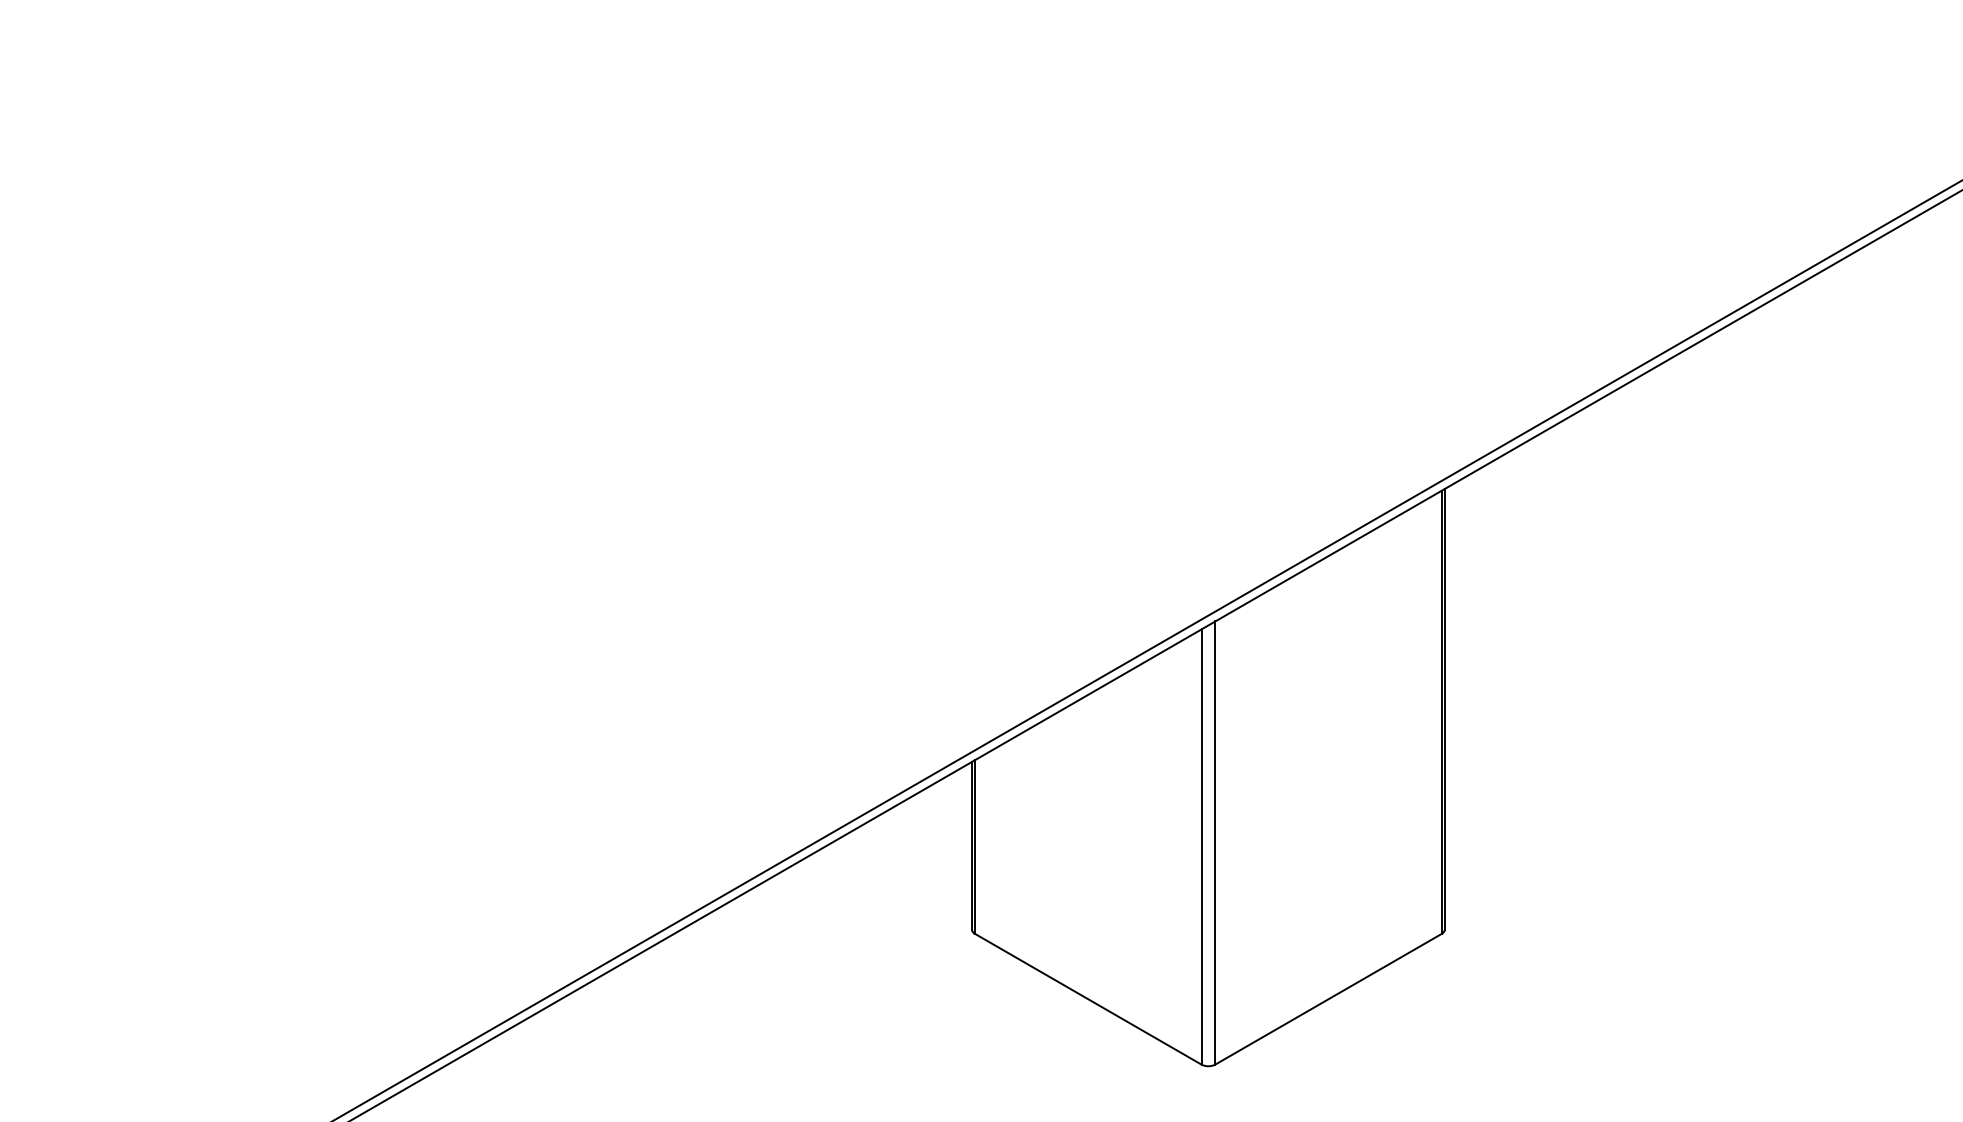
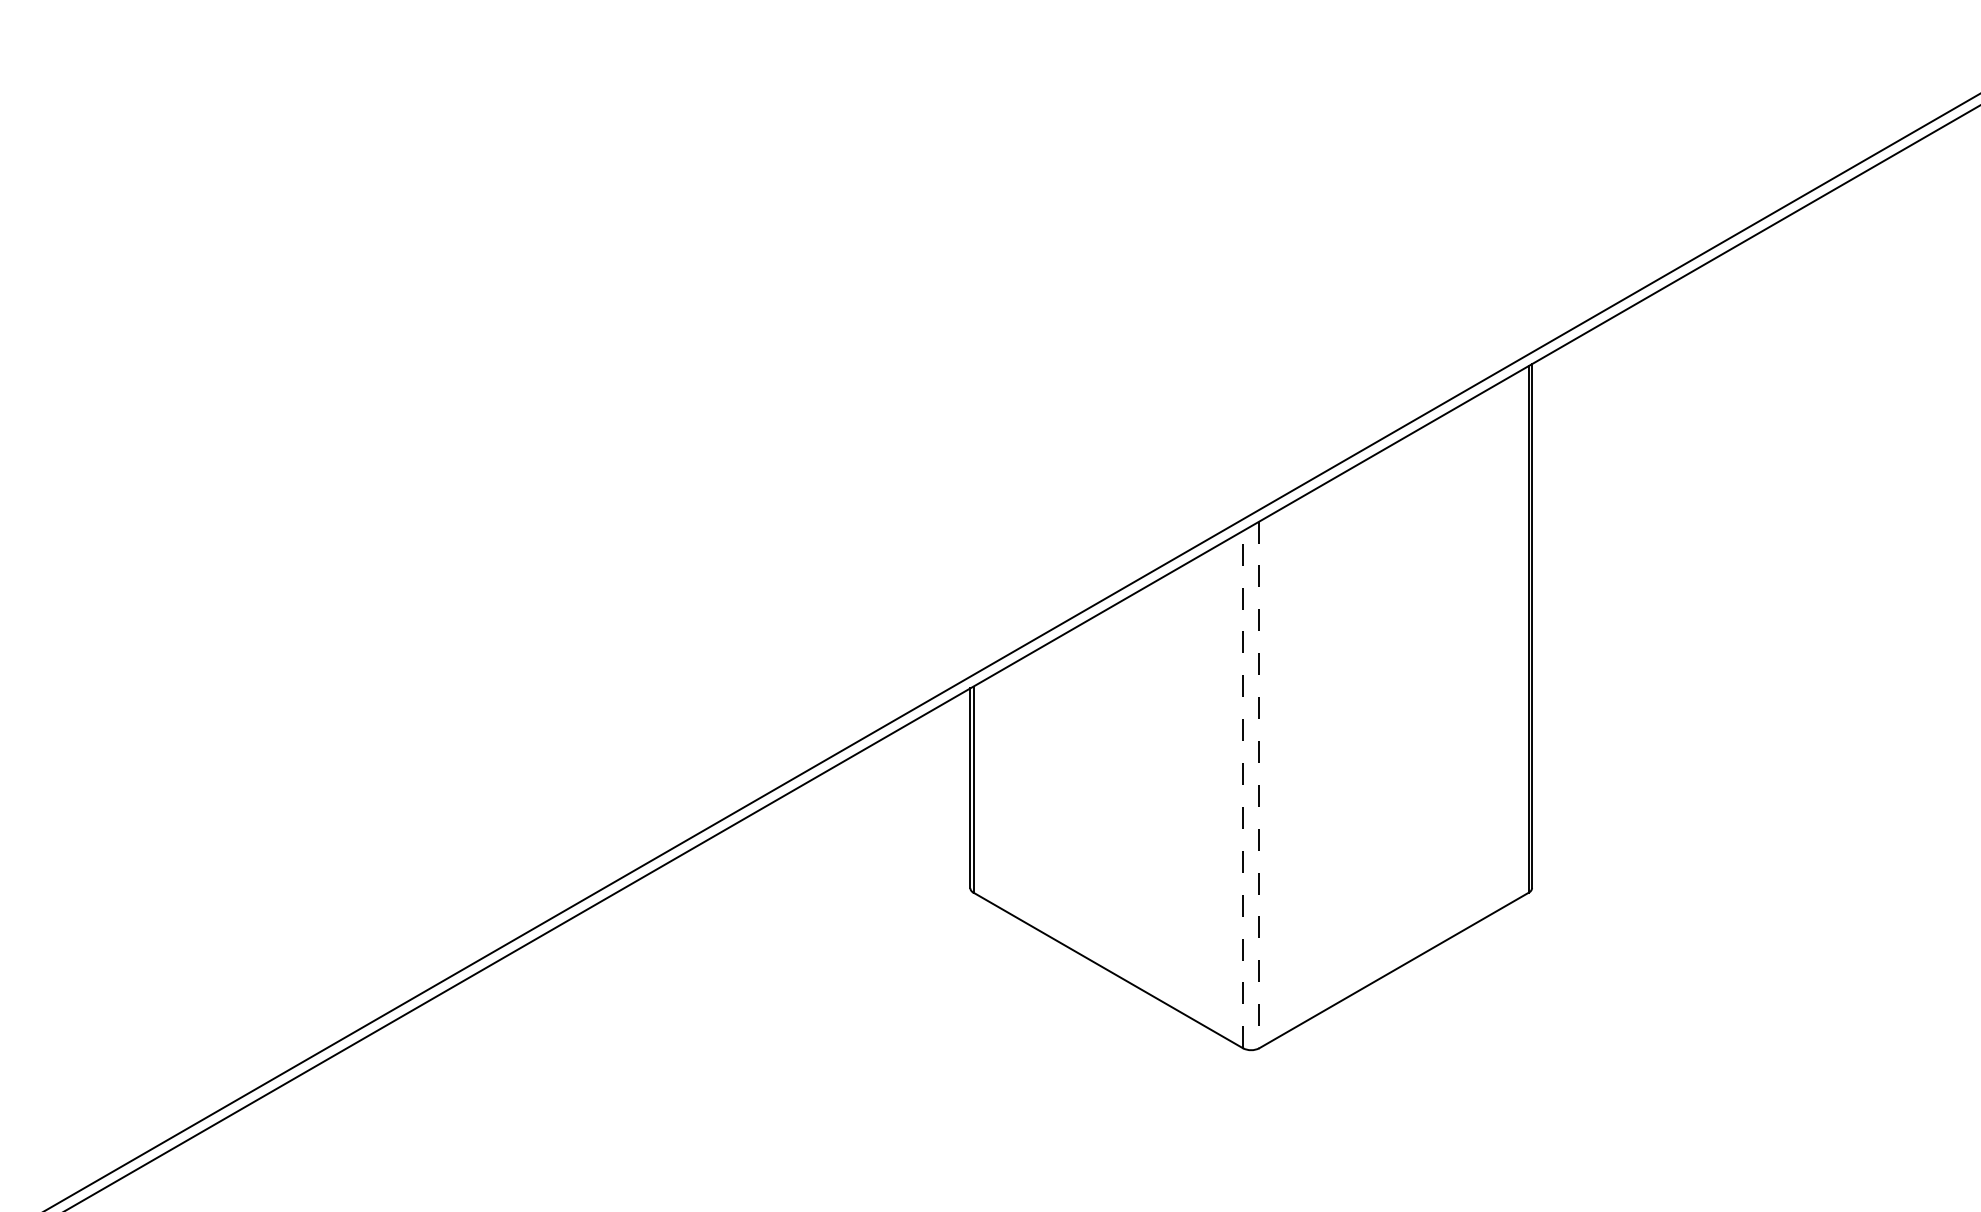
line: (1215, 843) -> (1259, 785), solid -> dashed
line: (1201, 847) -> (1242, 790), solid -> dashed

